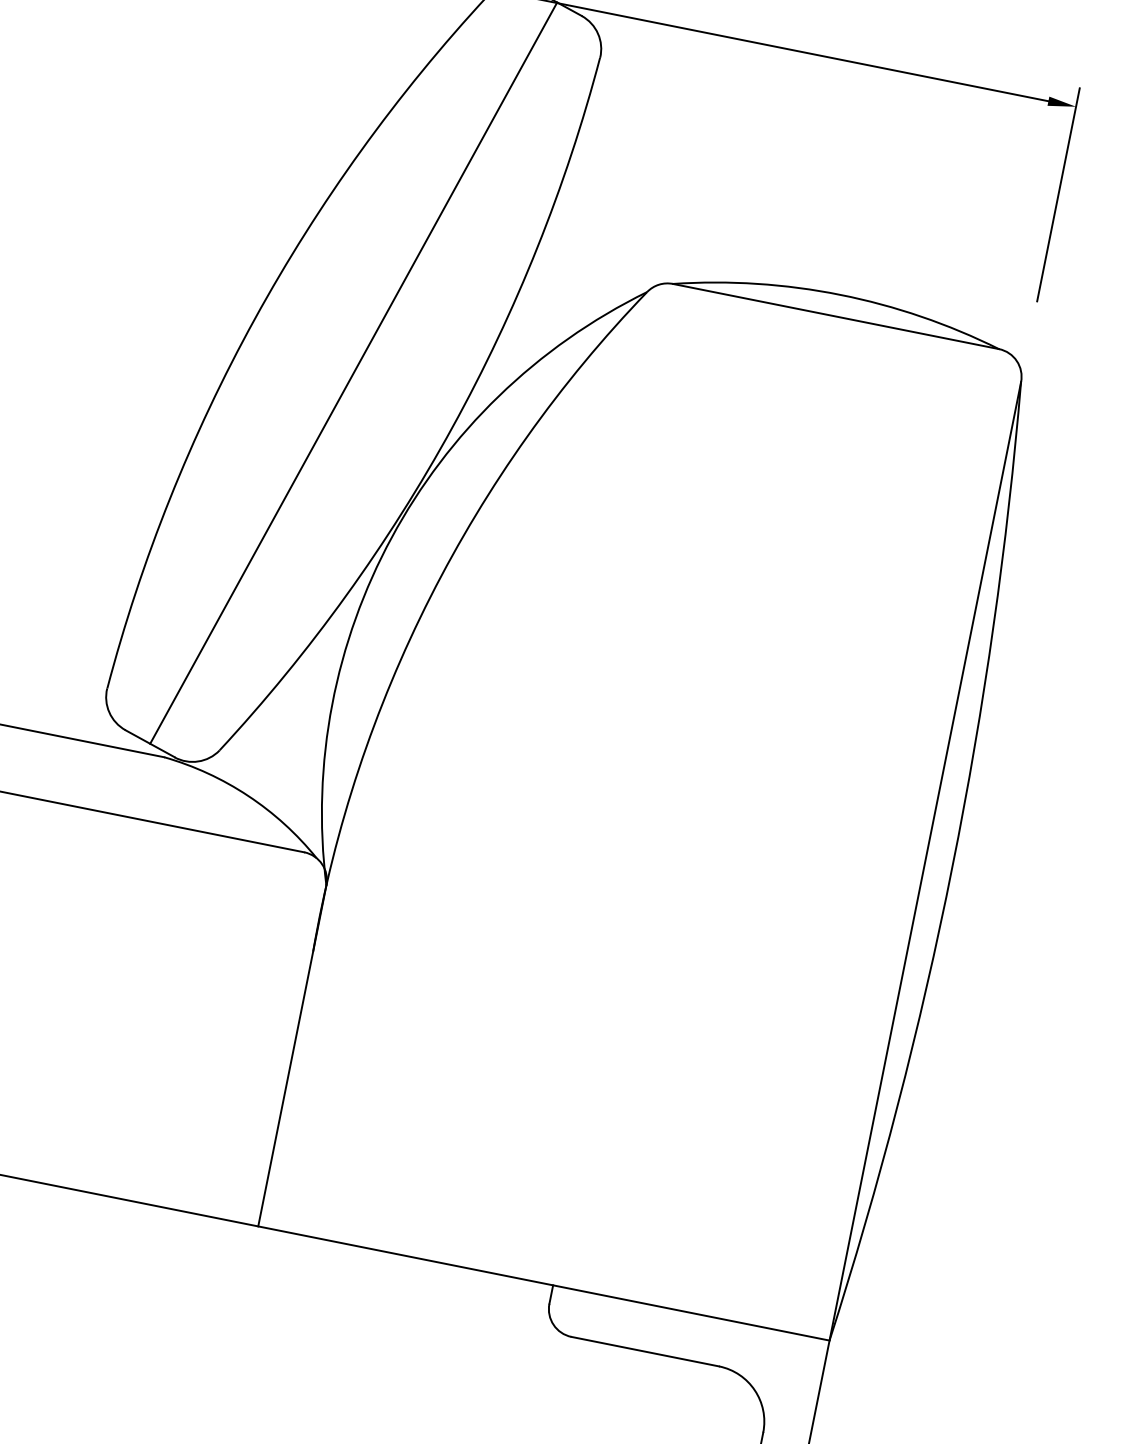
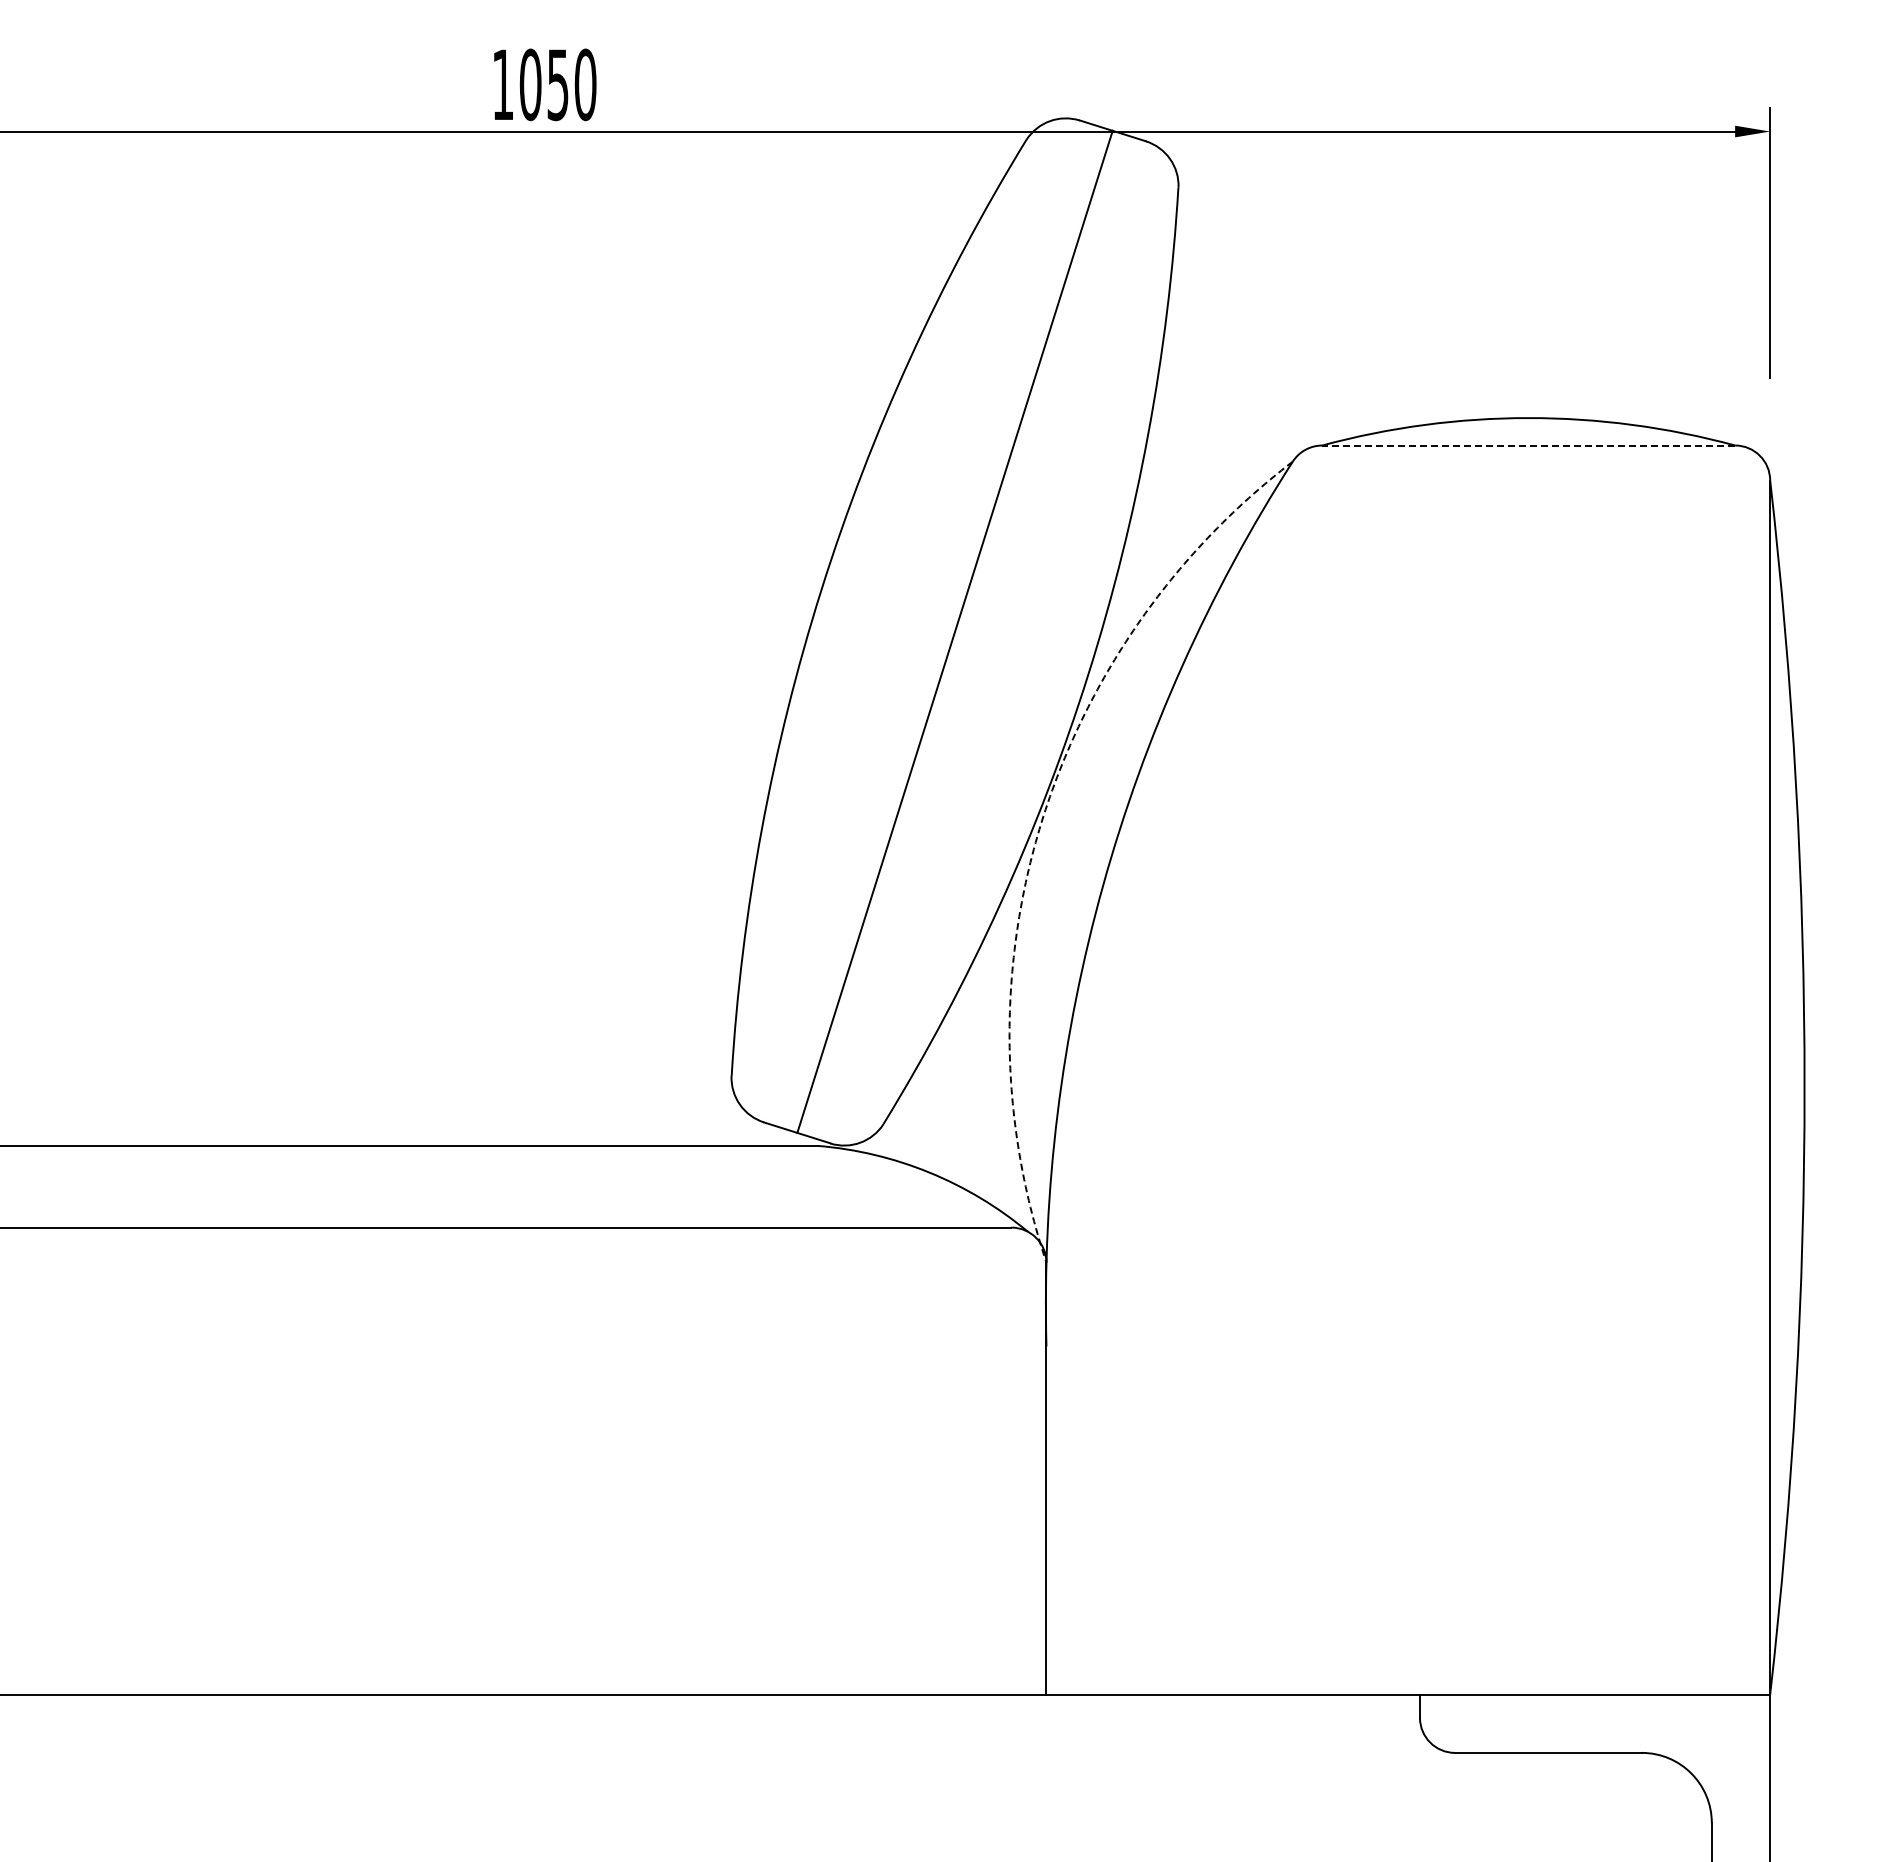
line: (835, 316) -> (1528, 445), solid -> dashed
arc: (391, 537) -> (1041, 822), solid -> dashed

